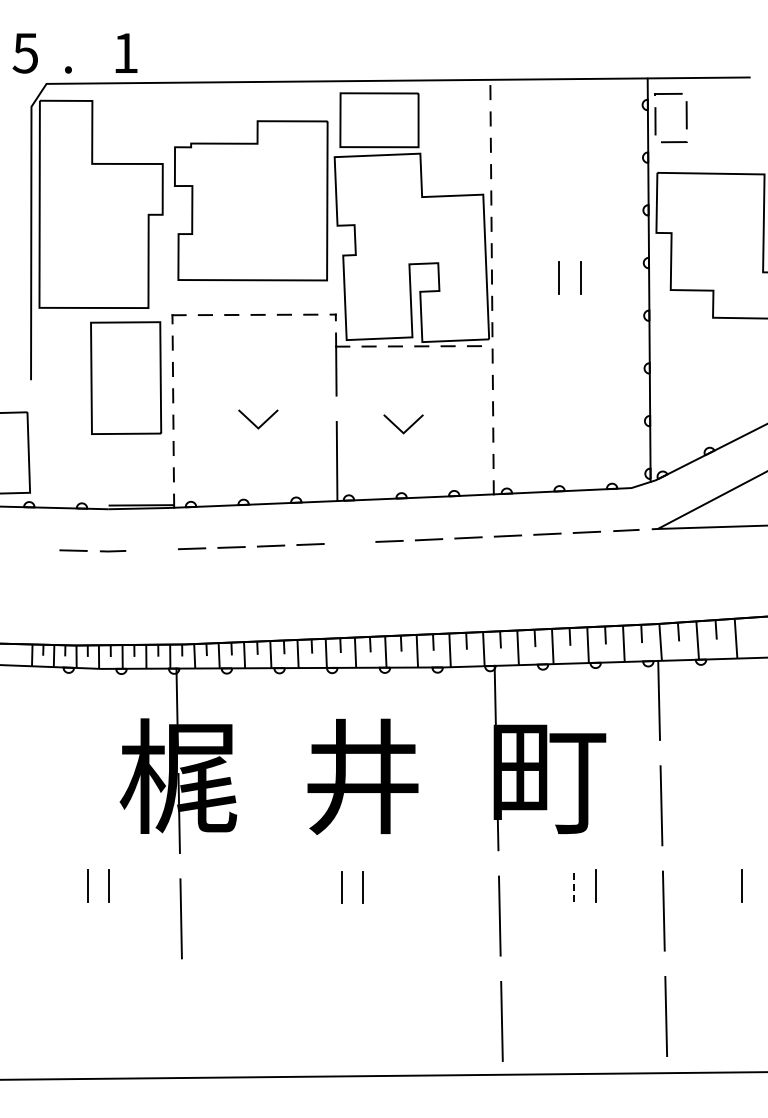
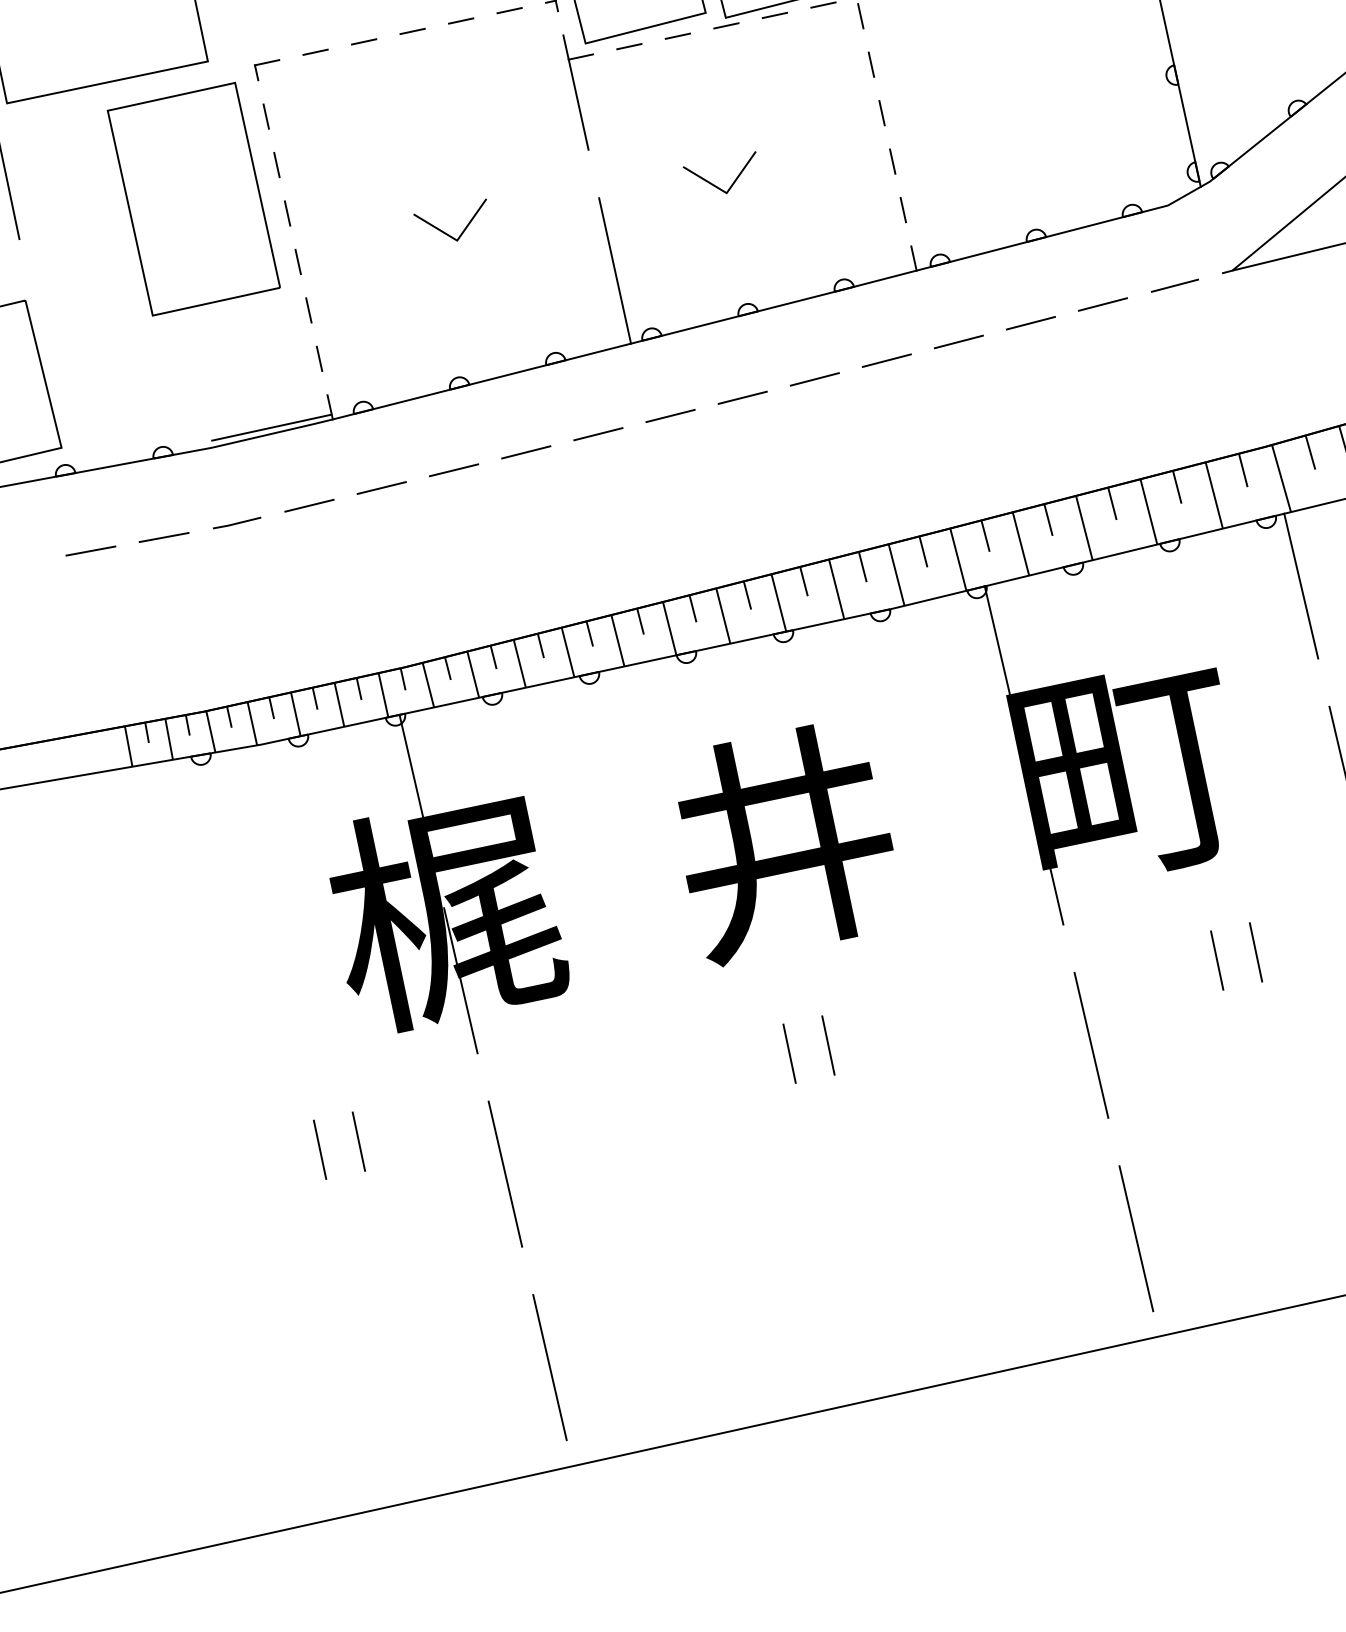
line: (349, 542) -> (669, 415), added
line: (34, 549) -> (91, 550), added
line: (152, 549) -> (309, 504), added
line: (574, 885) -> (1217, 960), dashed -> solid
line: (182, 1023) -> (548, 1366), added

